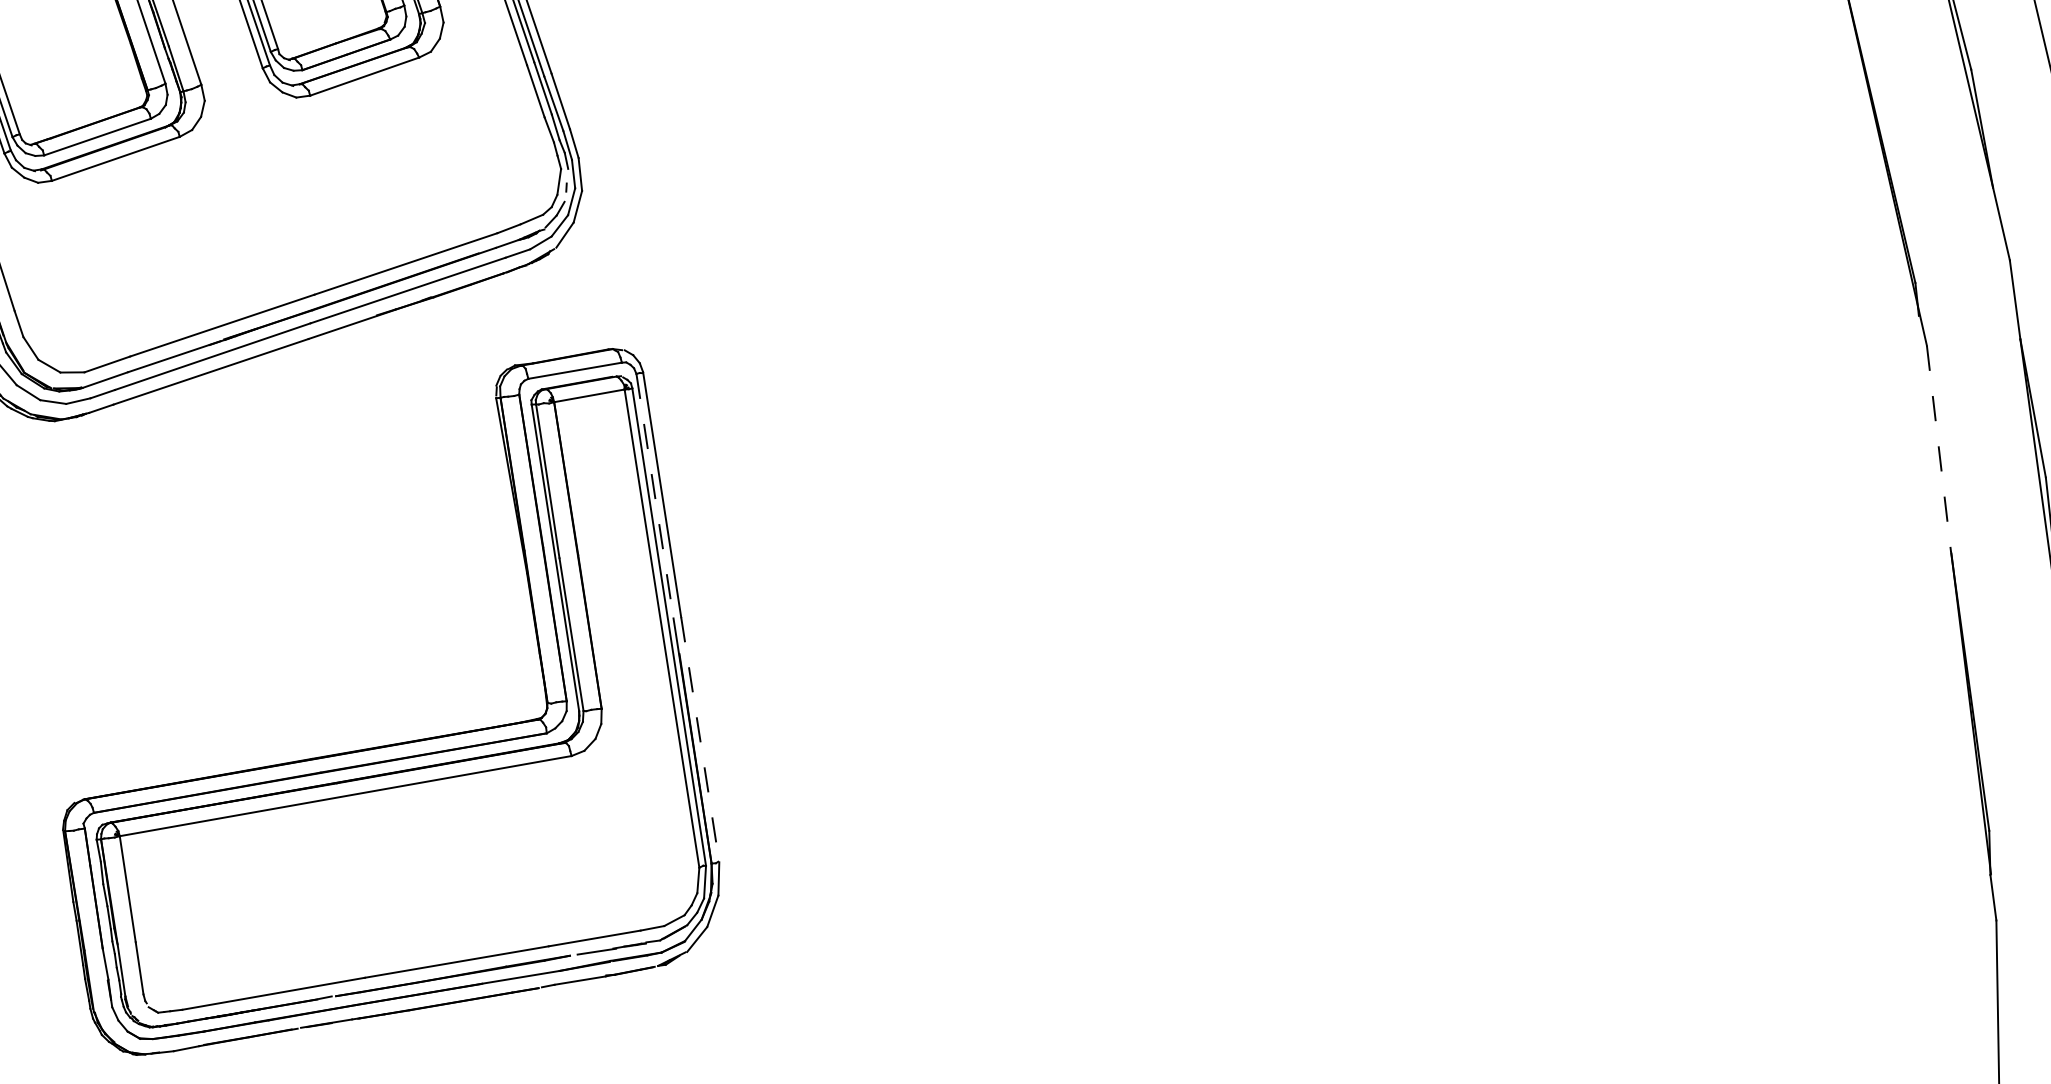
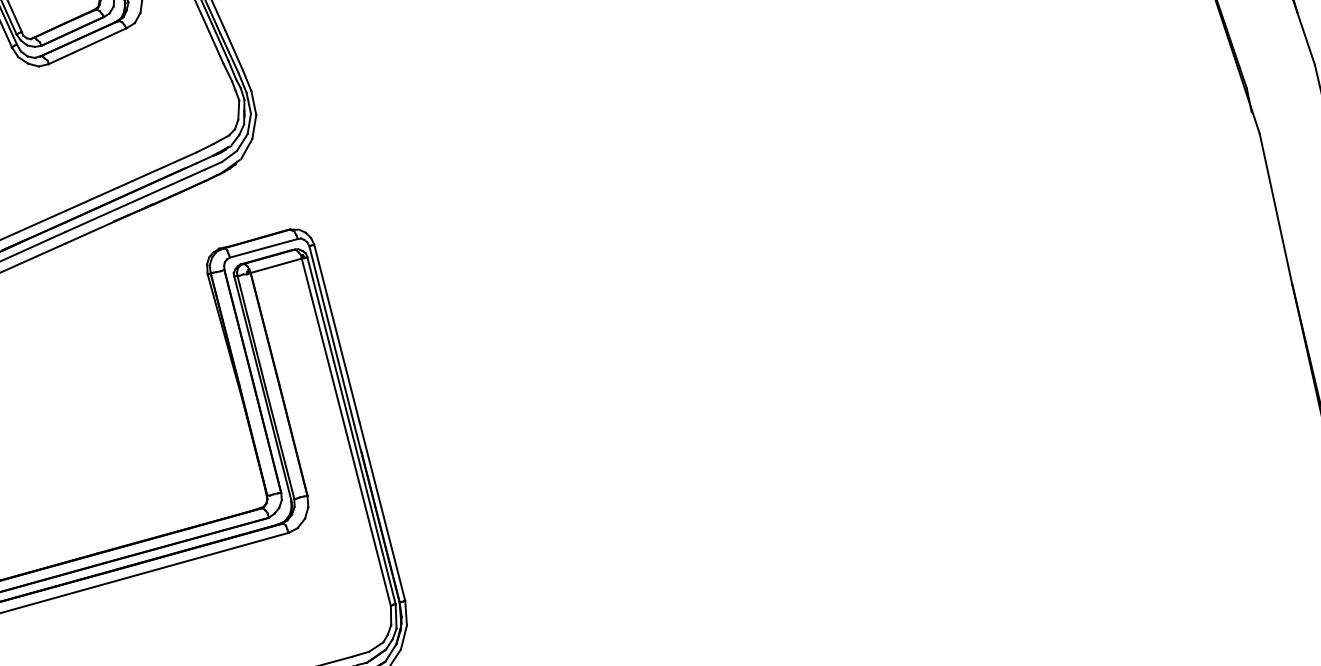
line: (566, 184) -> (244, 111), added
line: (1938, 448) -> (1275, 208), dashed -> solid
line: (654, 496) -> (331, 335), dashed -> solid
line: (700, 740) -> (382, 512), dashed -> solid

